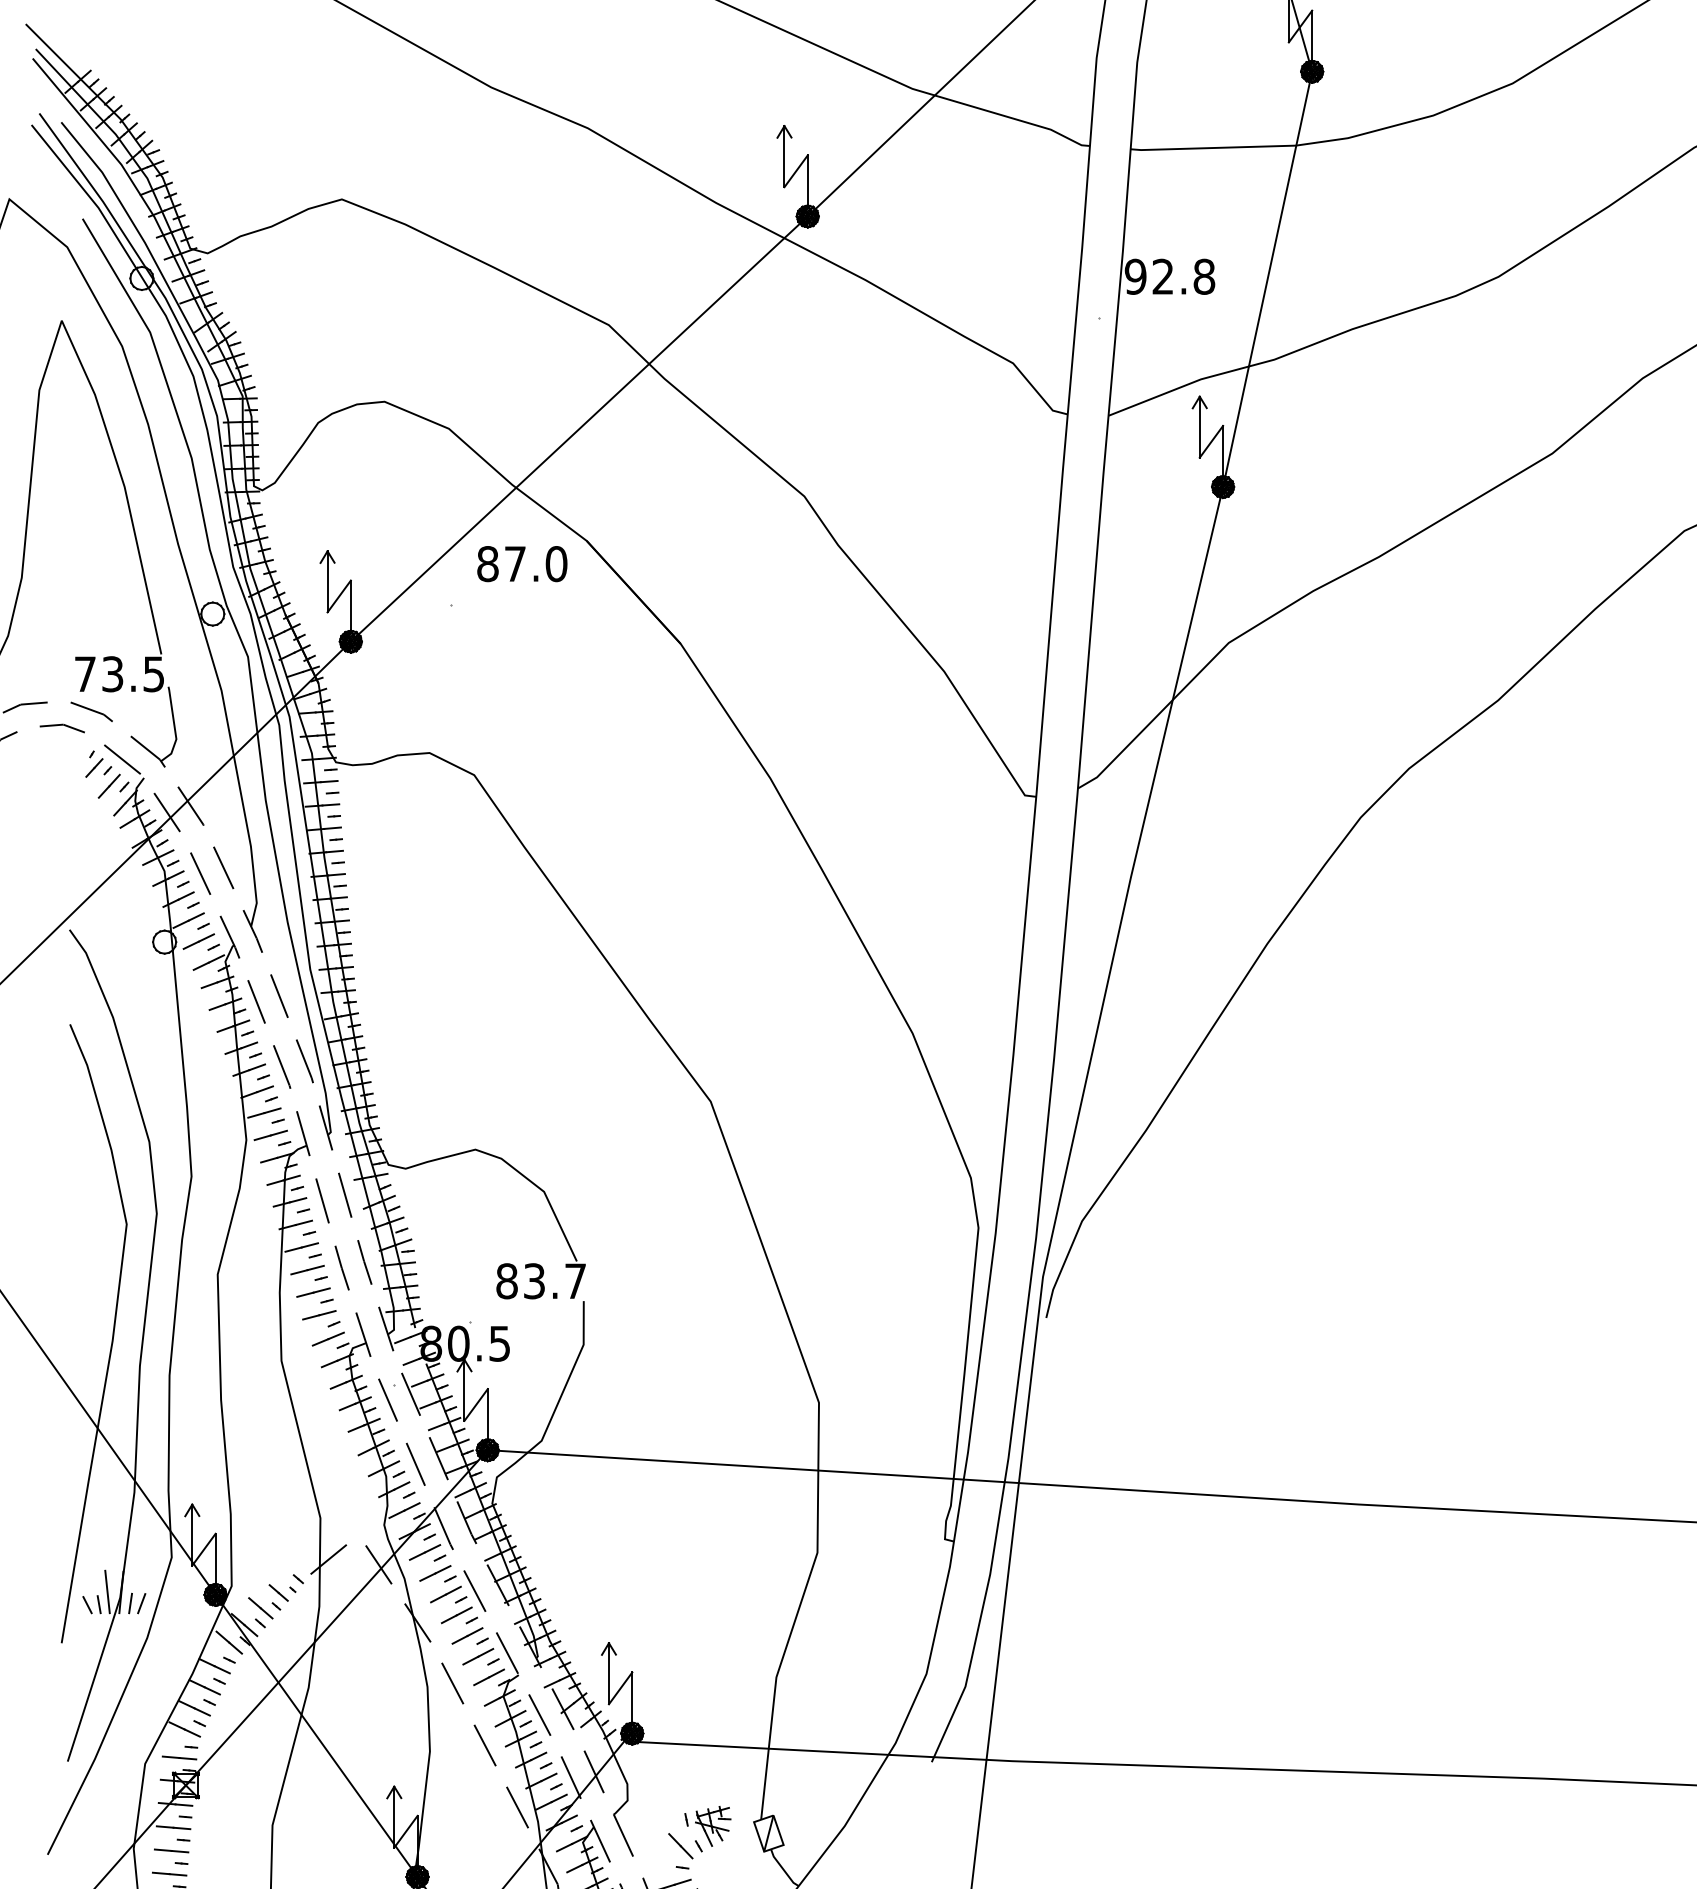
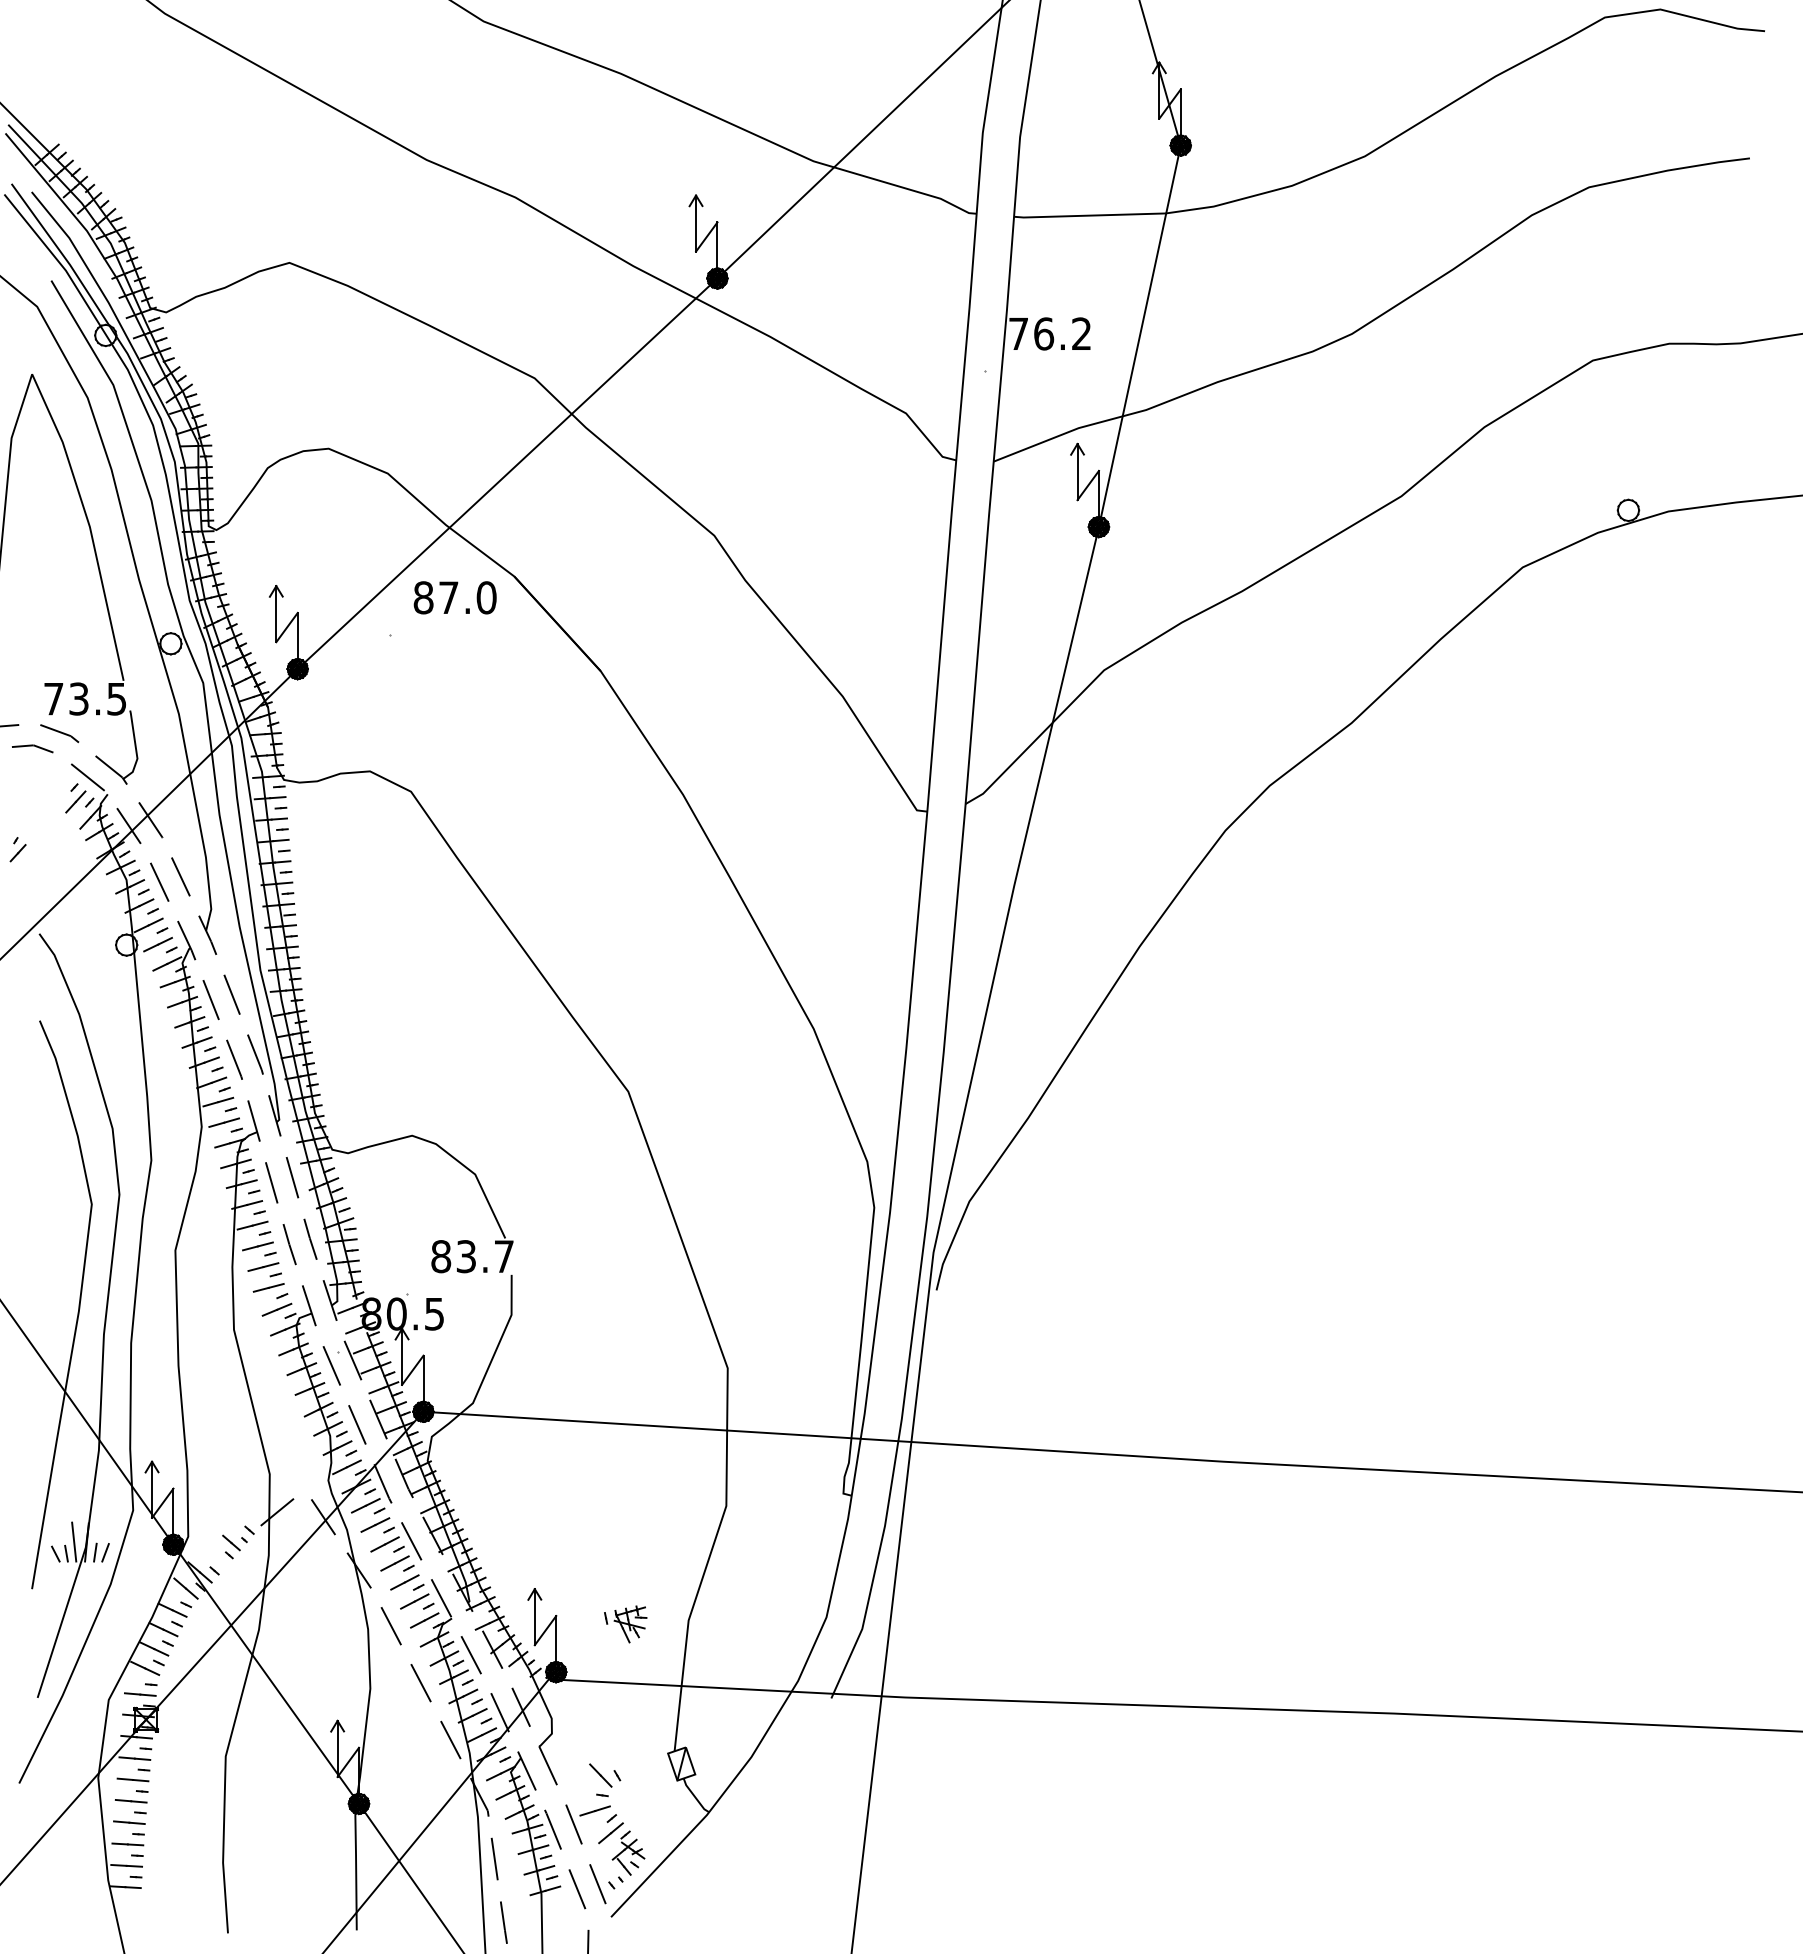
text: (1169, 276) -> (1049, 333), 92.8 -> 76.2
part: (93, 764) -> (17, 849), moved
line: (260, 1607) -> (214, 1556), removed
part: (707, 1826) -> (625, 1624), moved

